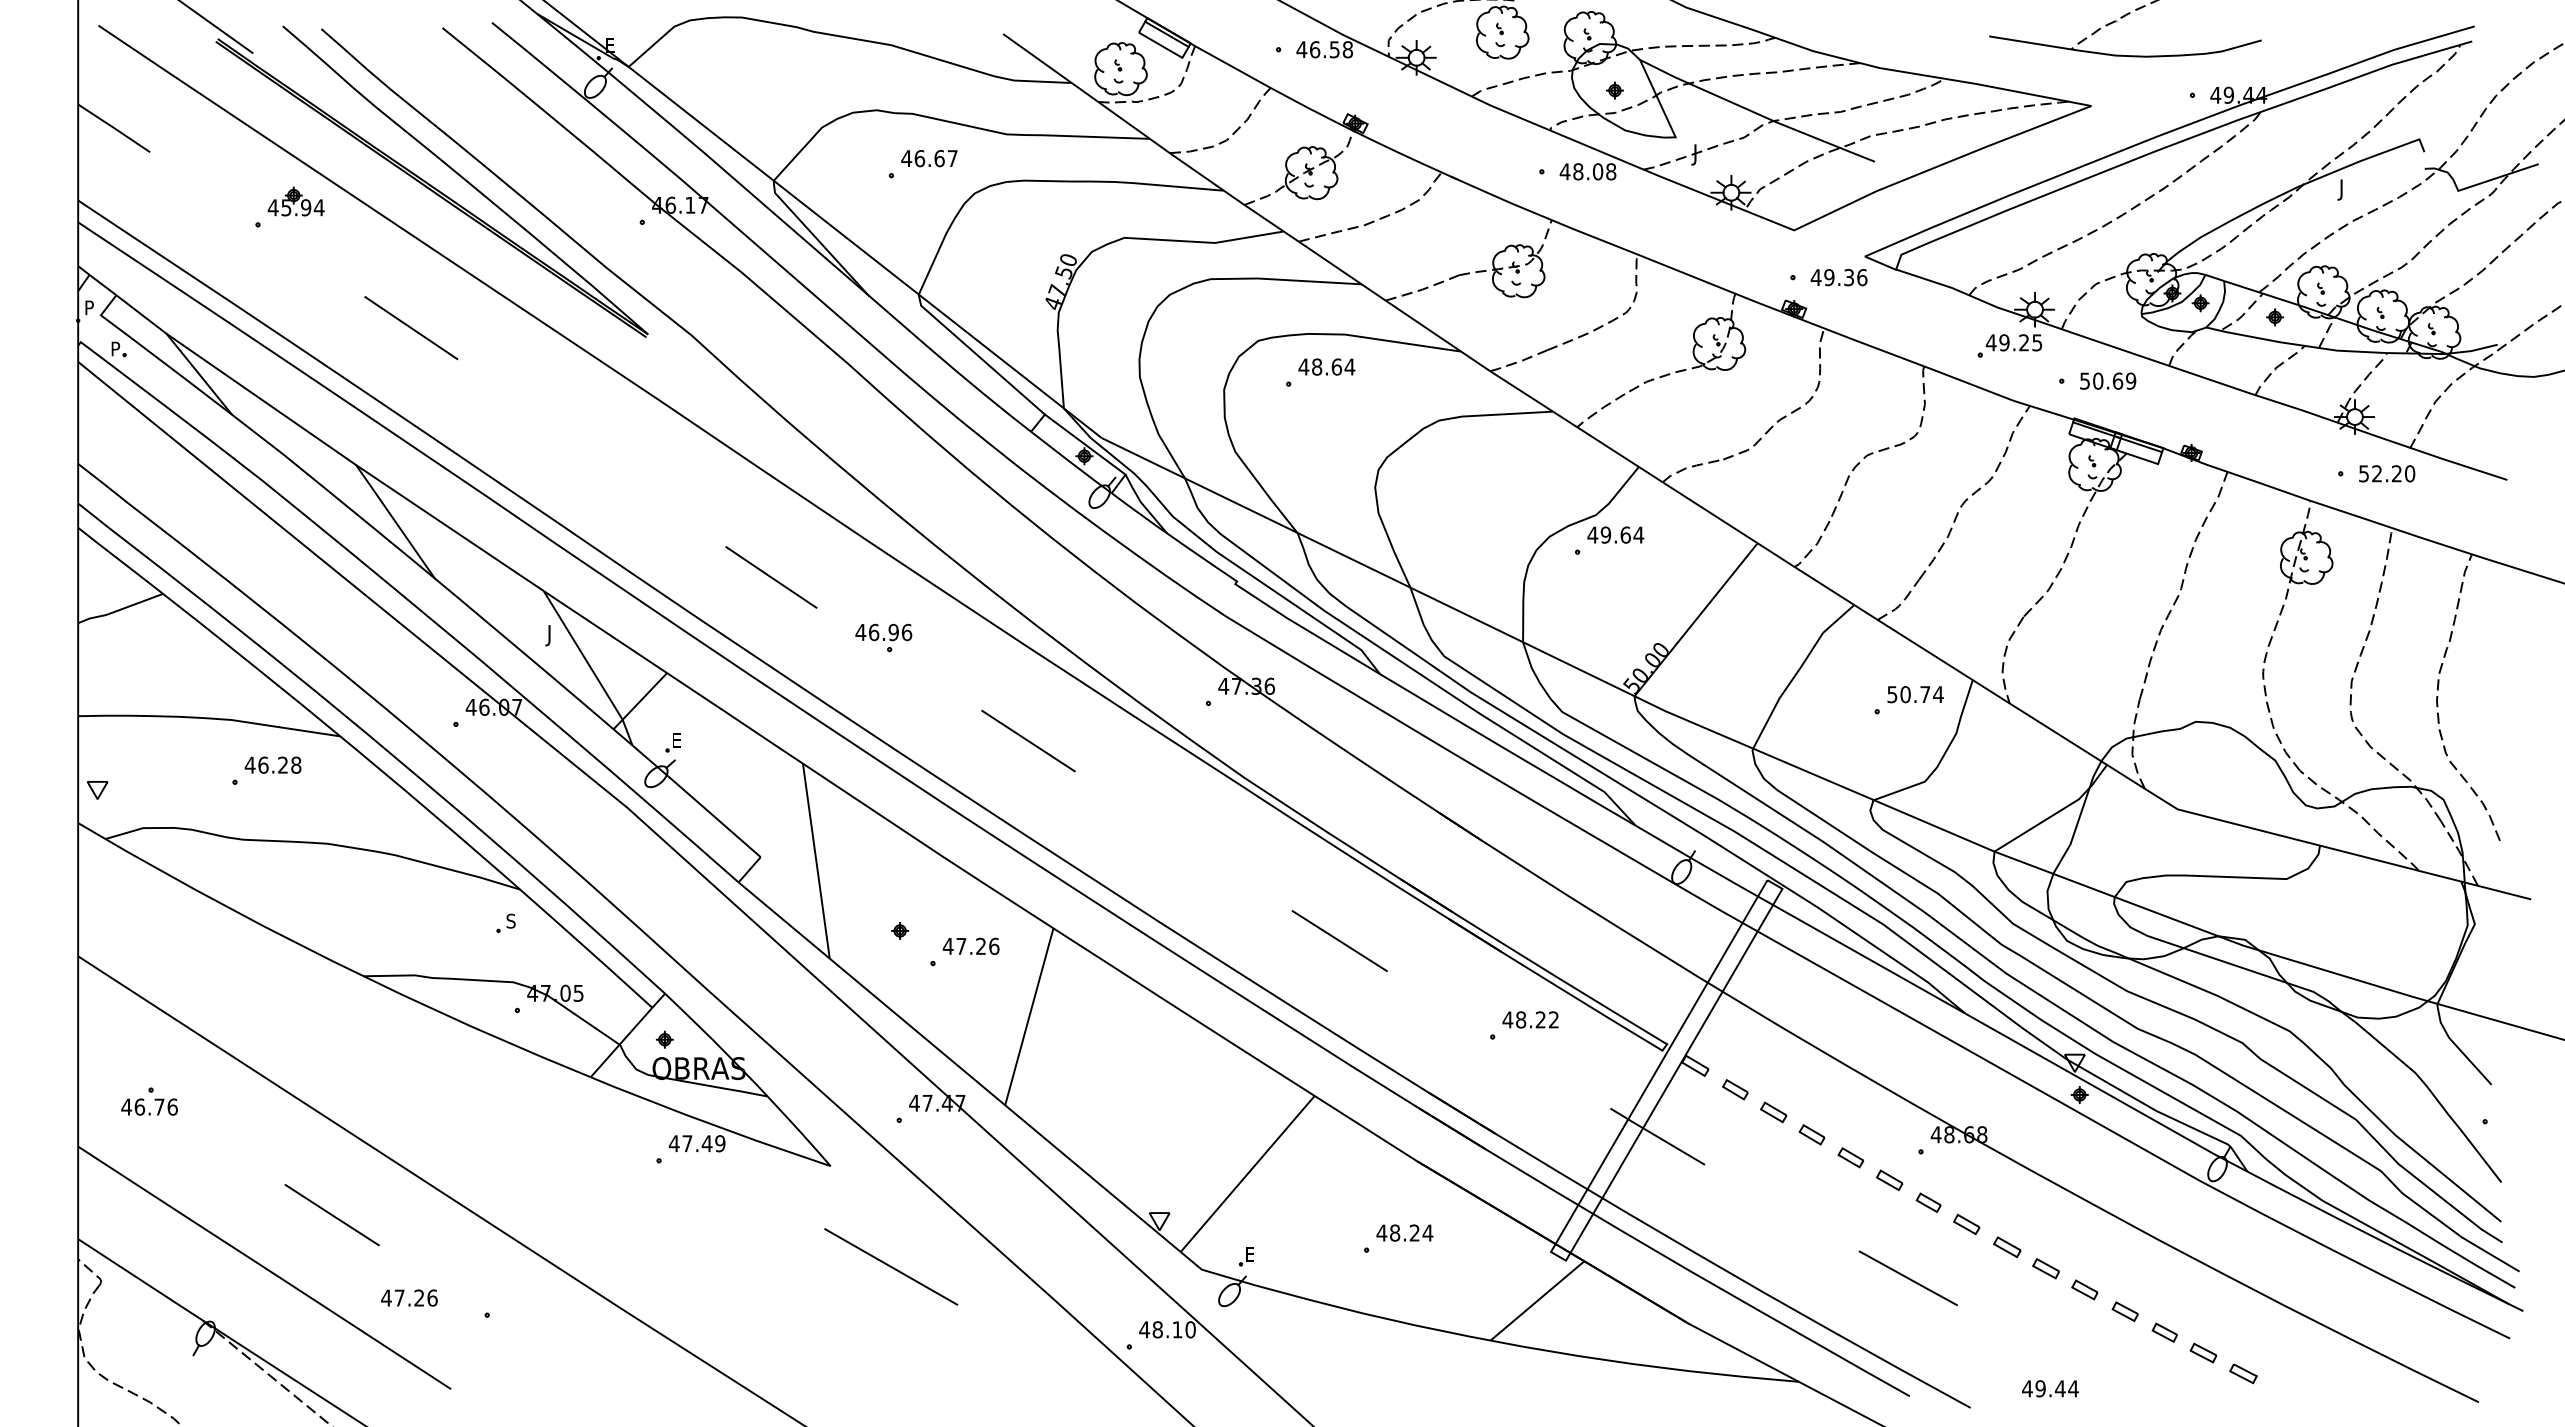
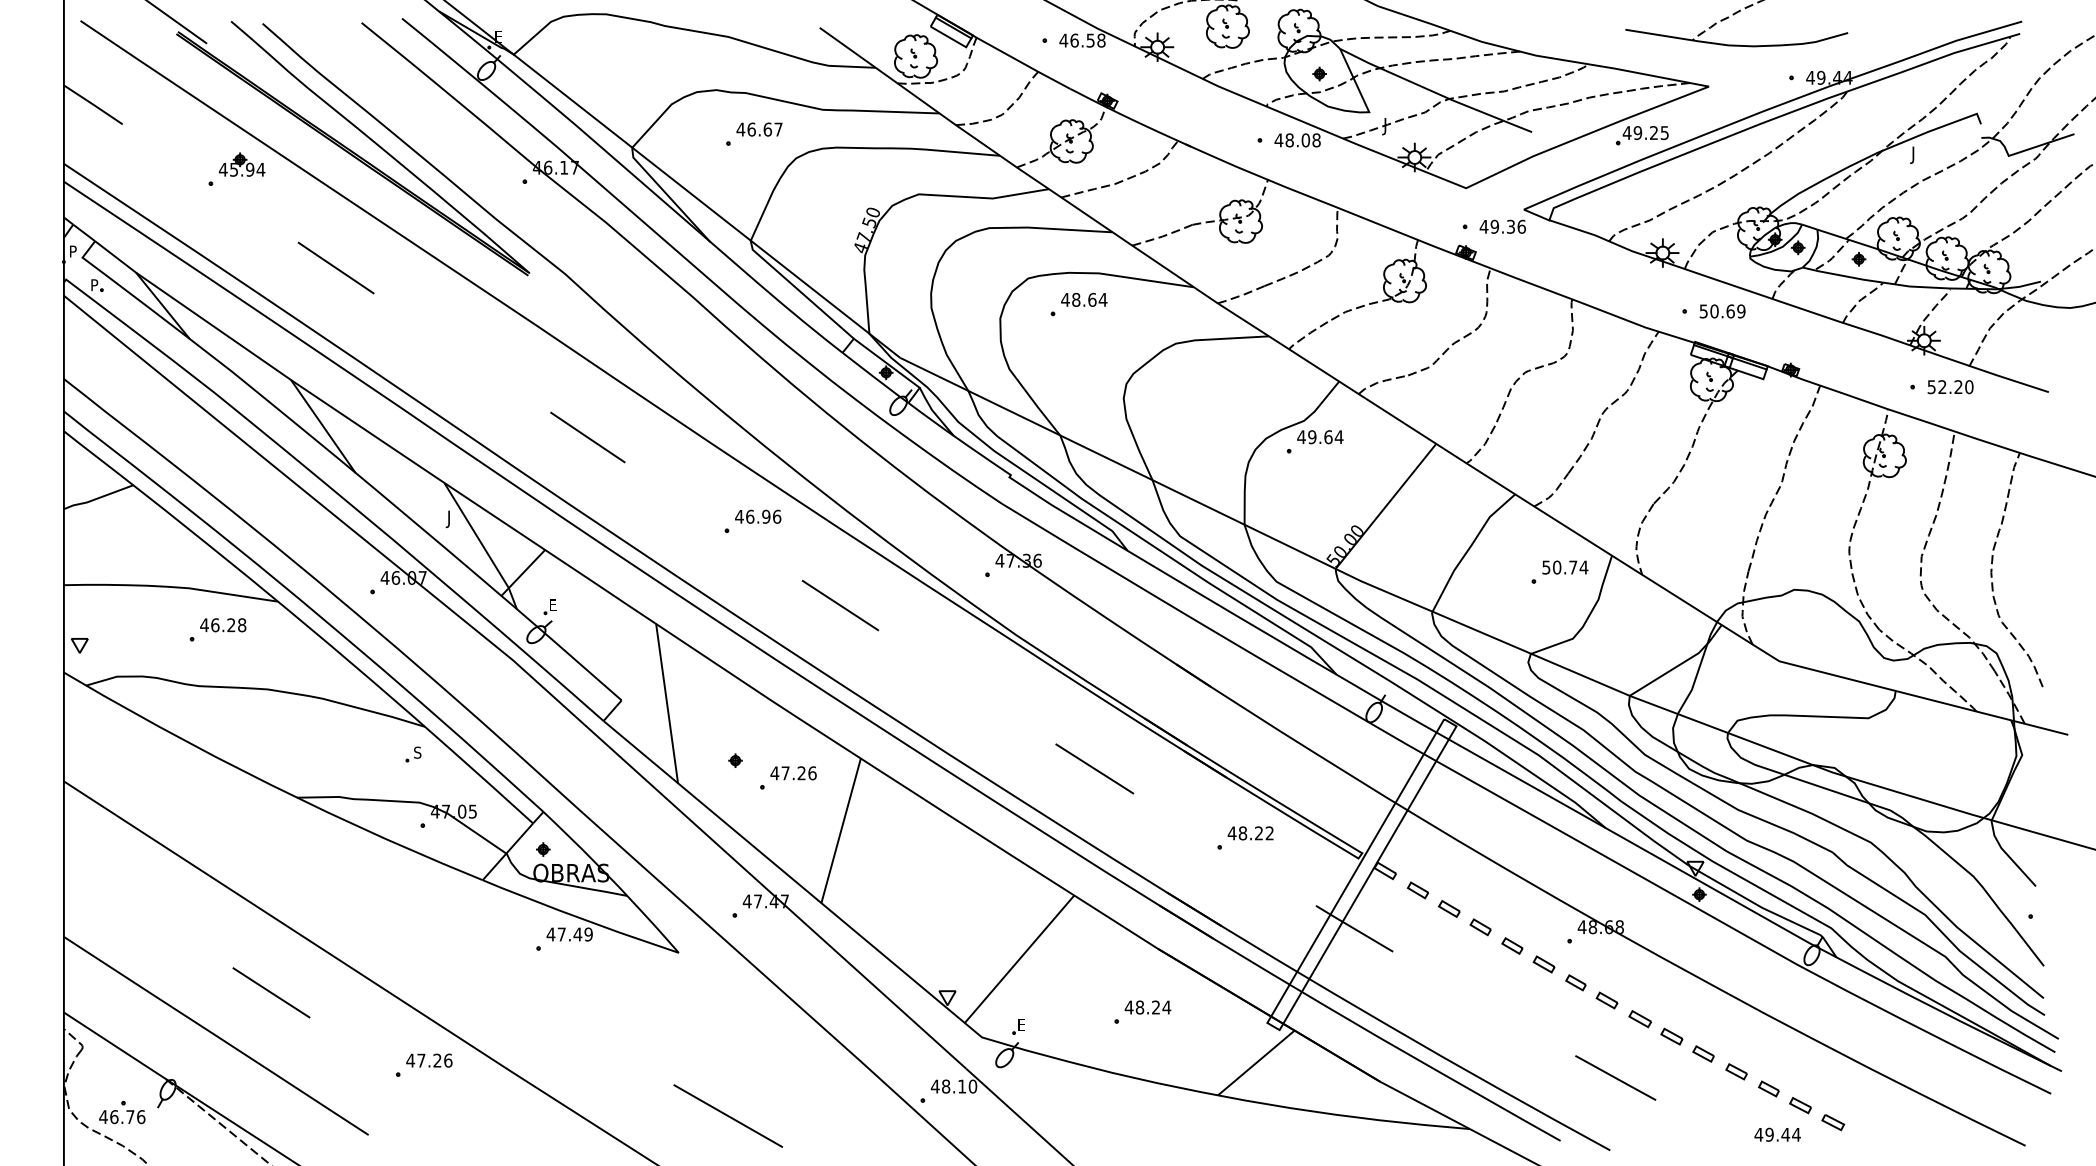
part: (2009, 345) -> (1642, 135), moved
line: (771, 577) -> (587, 437), moved
text: (883, 632) -> (757, 516), moved
part: (149, 1101) -> (122, 1112), moved
line: (891, 1266) -> (728, 1115), moved
line: (1907, 1277) -> (1615, 1077), moved
text: (409, 1297) -> (429, 1060), moved
text: (2050, 1388) -> (1777, 1134), moved

